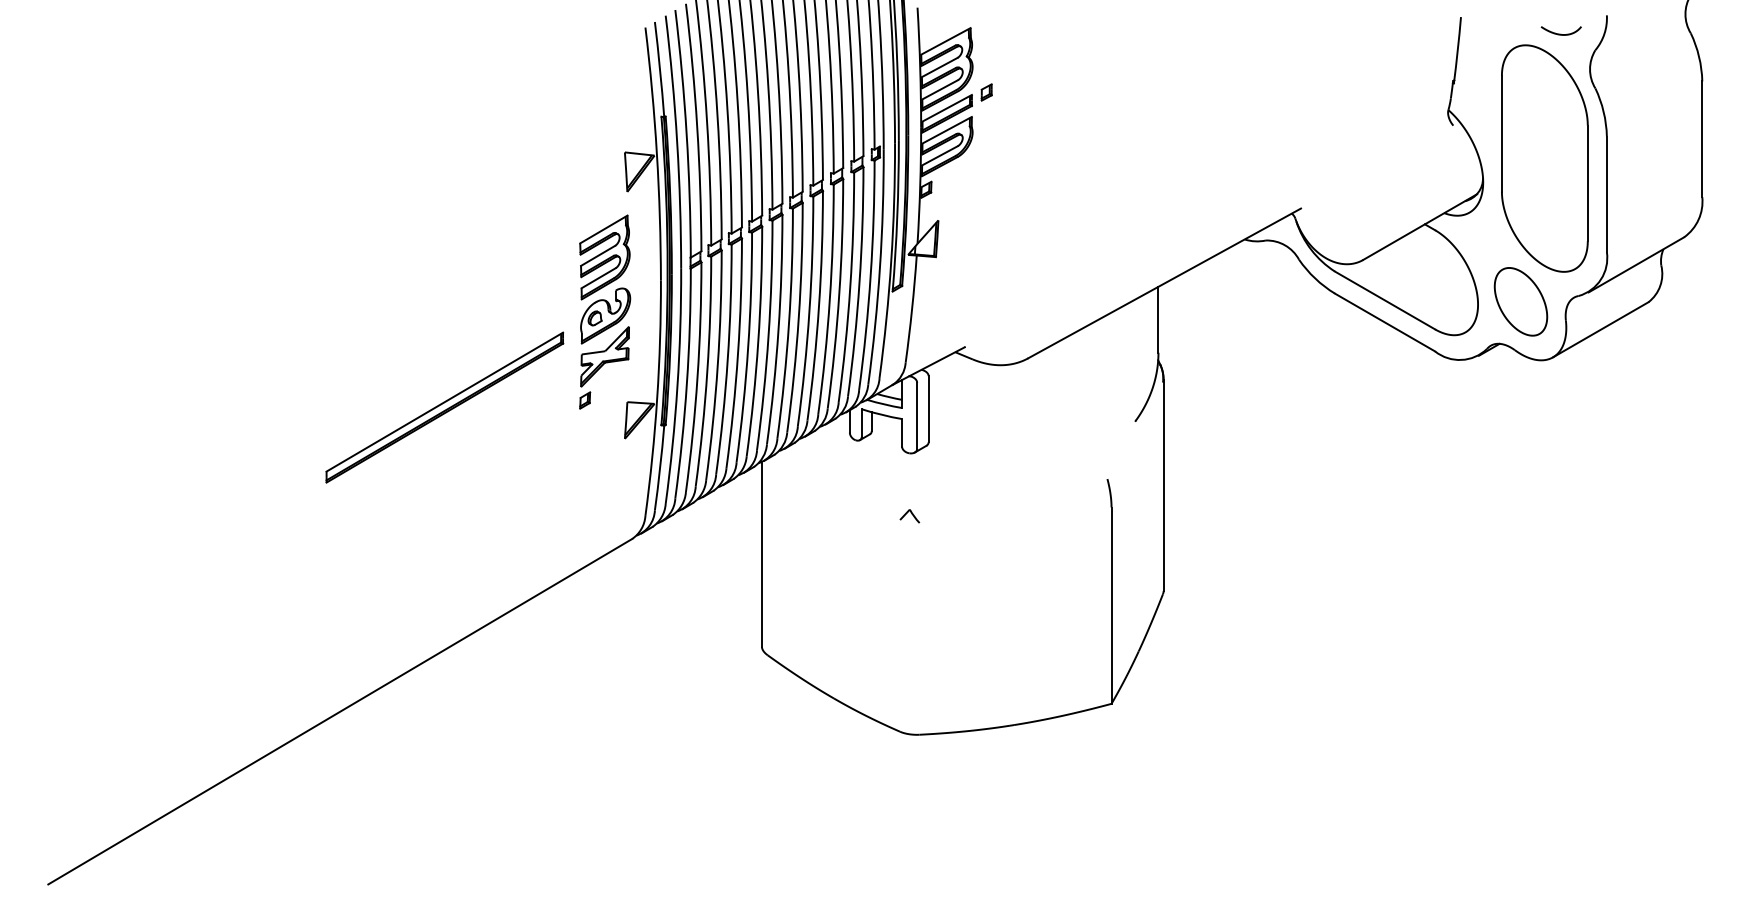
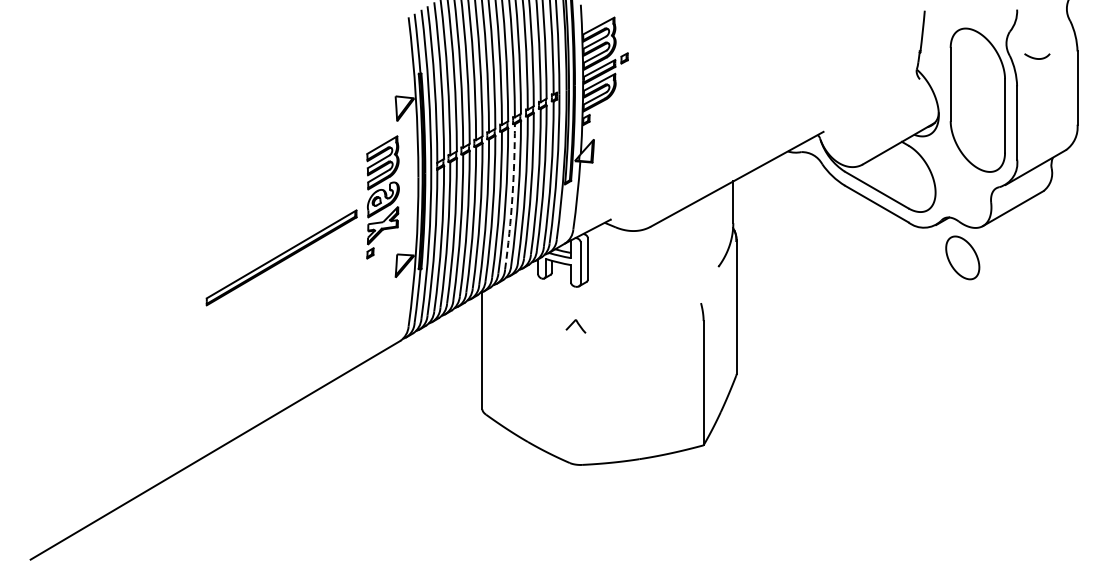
curve: (1560, 32) -> (1036, 57), moved
part: (1520, 301) -> (962, 257), moved
arc: (809, 312) -> (512, 197), solid -> dashed
part: (909, 516) -> (575, 326), size x1.6

